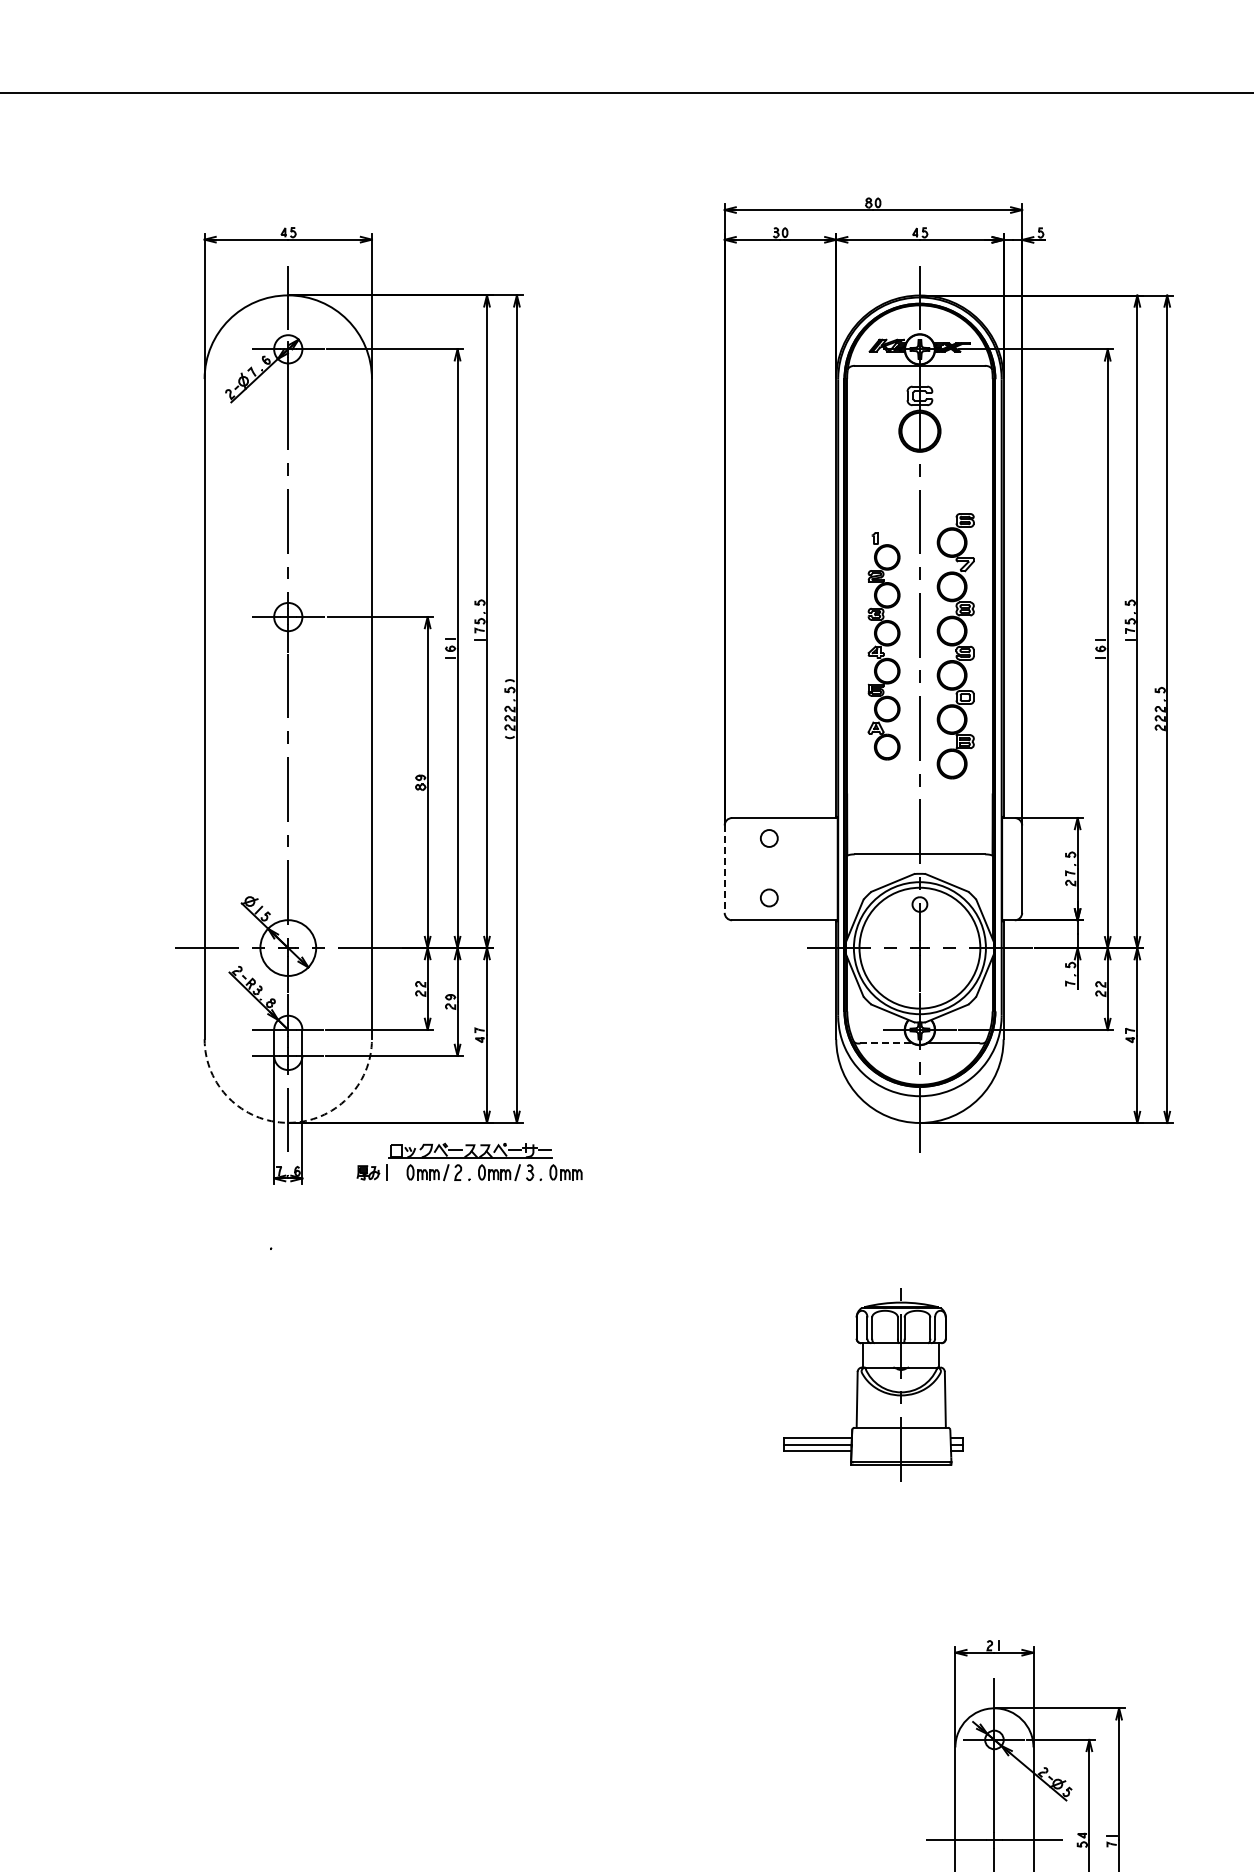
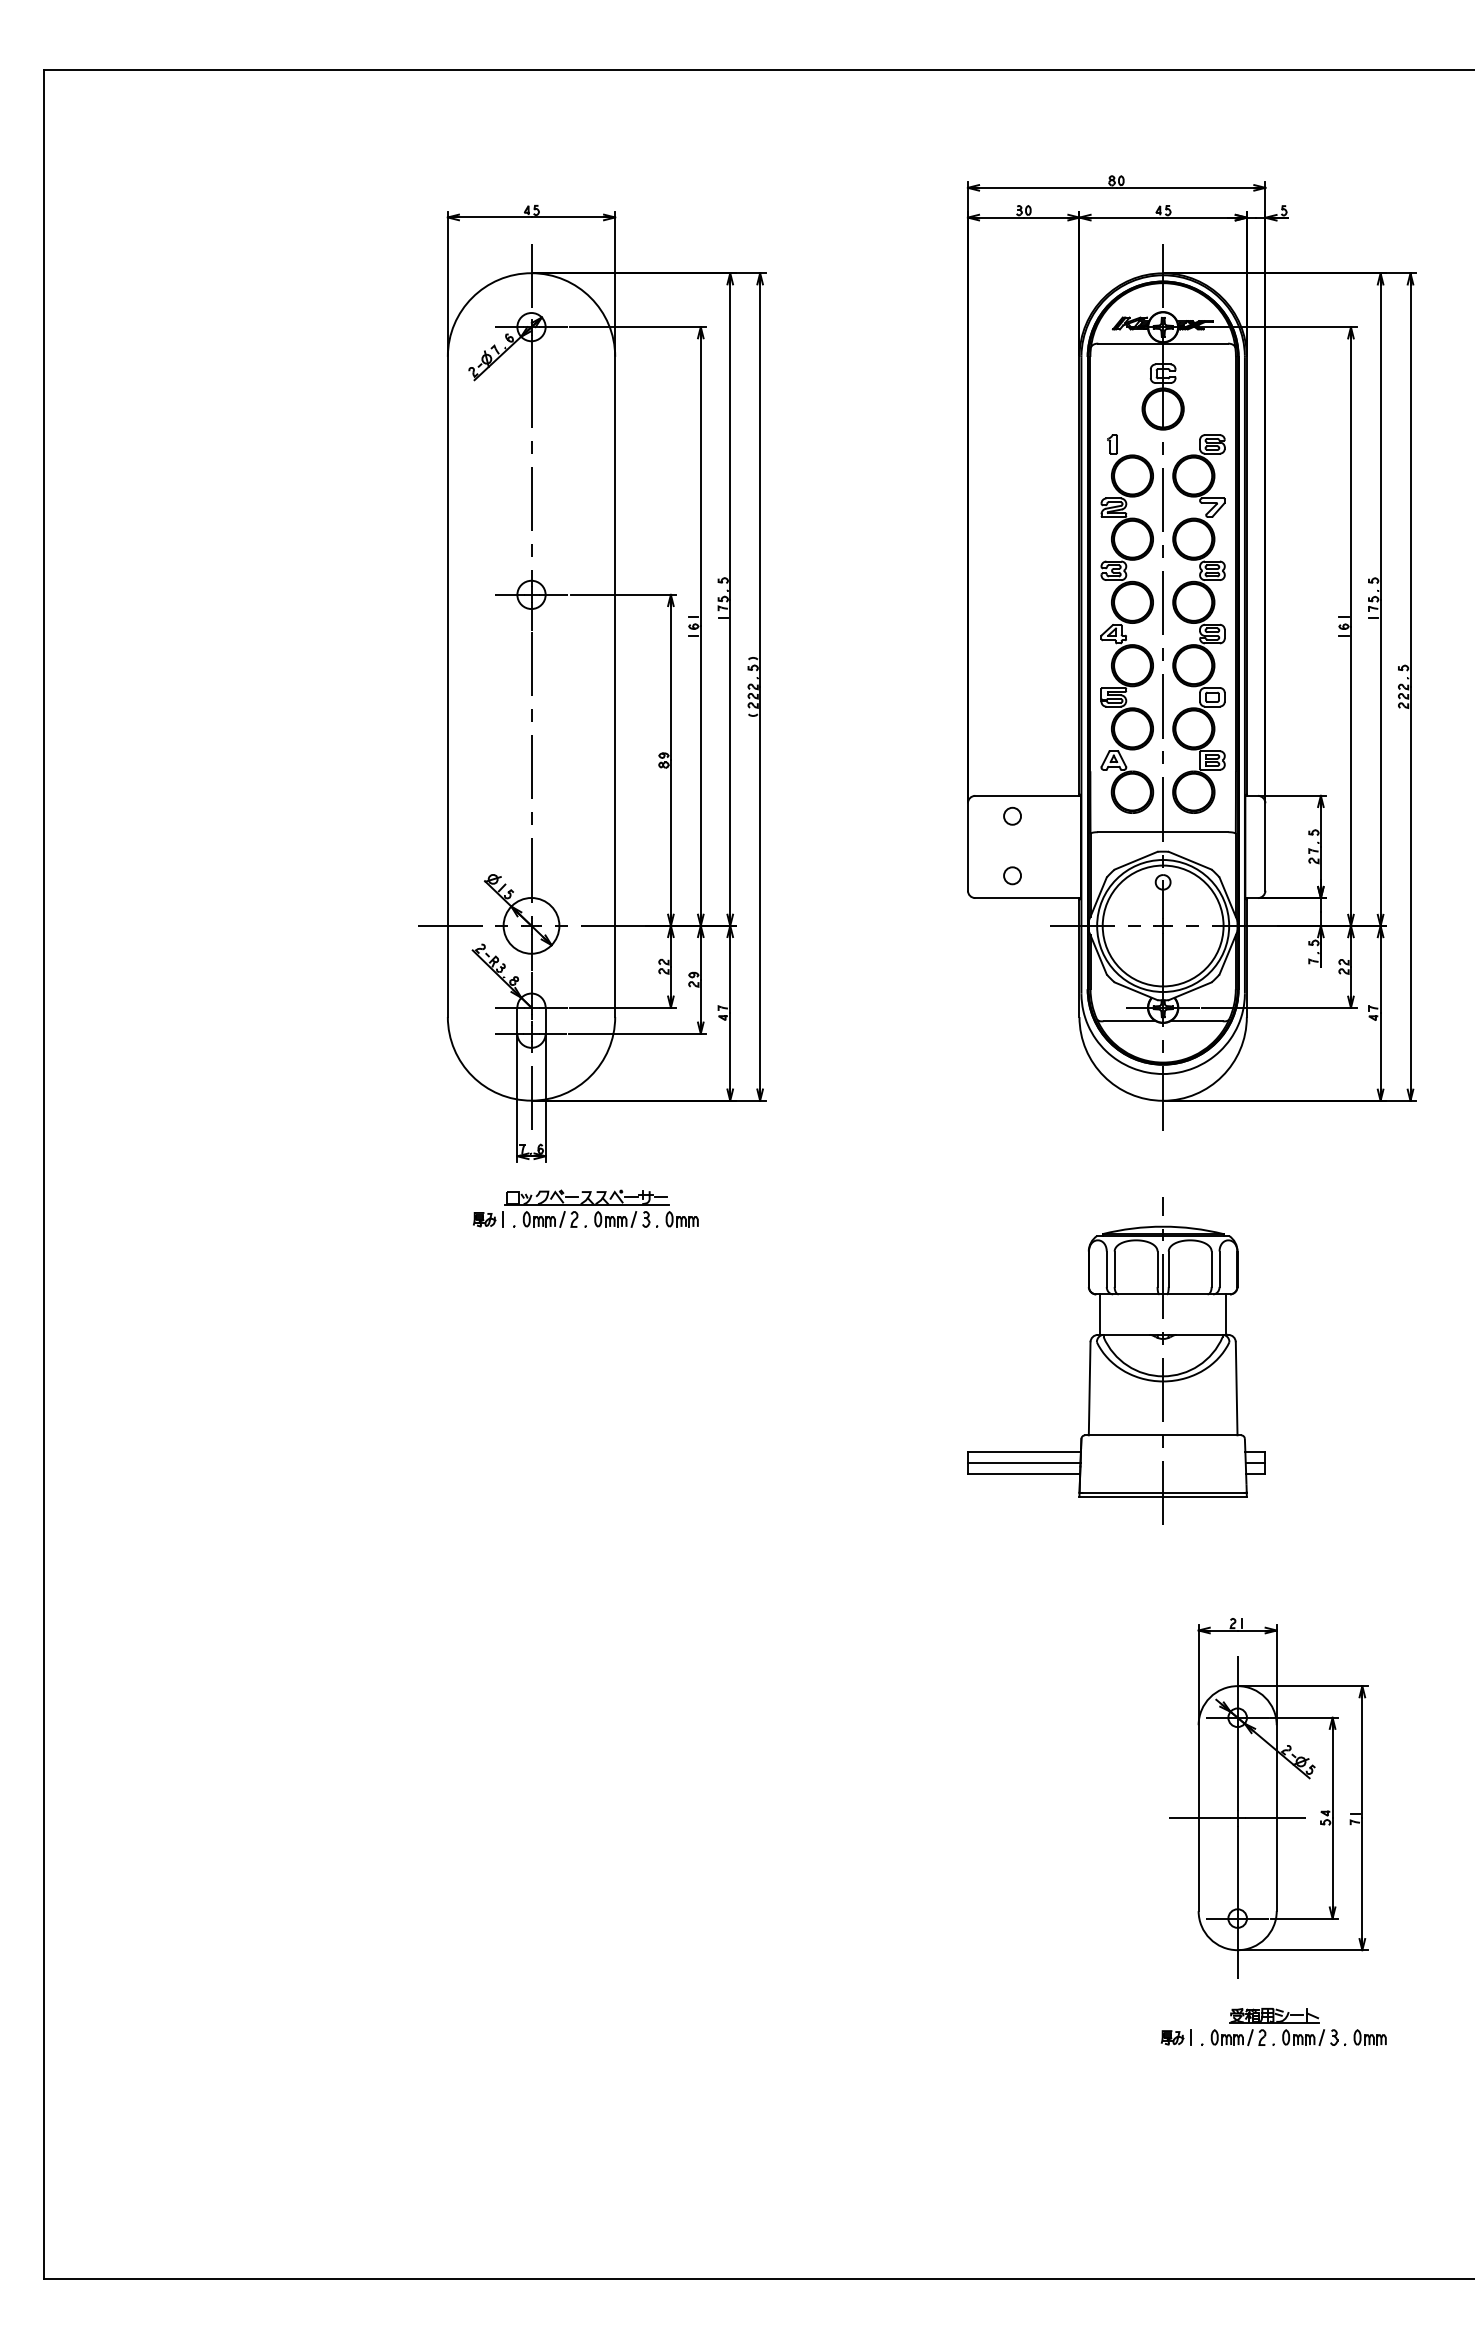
part: (884, 645) -> (1127, 623), size x1.67
part: (955, 645) -> (1198, 623), size x1.43
line: (724, 868) -> (967, 846), dashed -> solid
line: (887, 1043) -> (1130, 1021), dashed -> solid
arc: (288, 1122) -> (531, 1100), dashed -> solid
part: (469, 1161) -> (585, 1208), moved
part: (873, 1382) -> (1116, 1360), size x1.67

